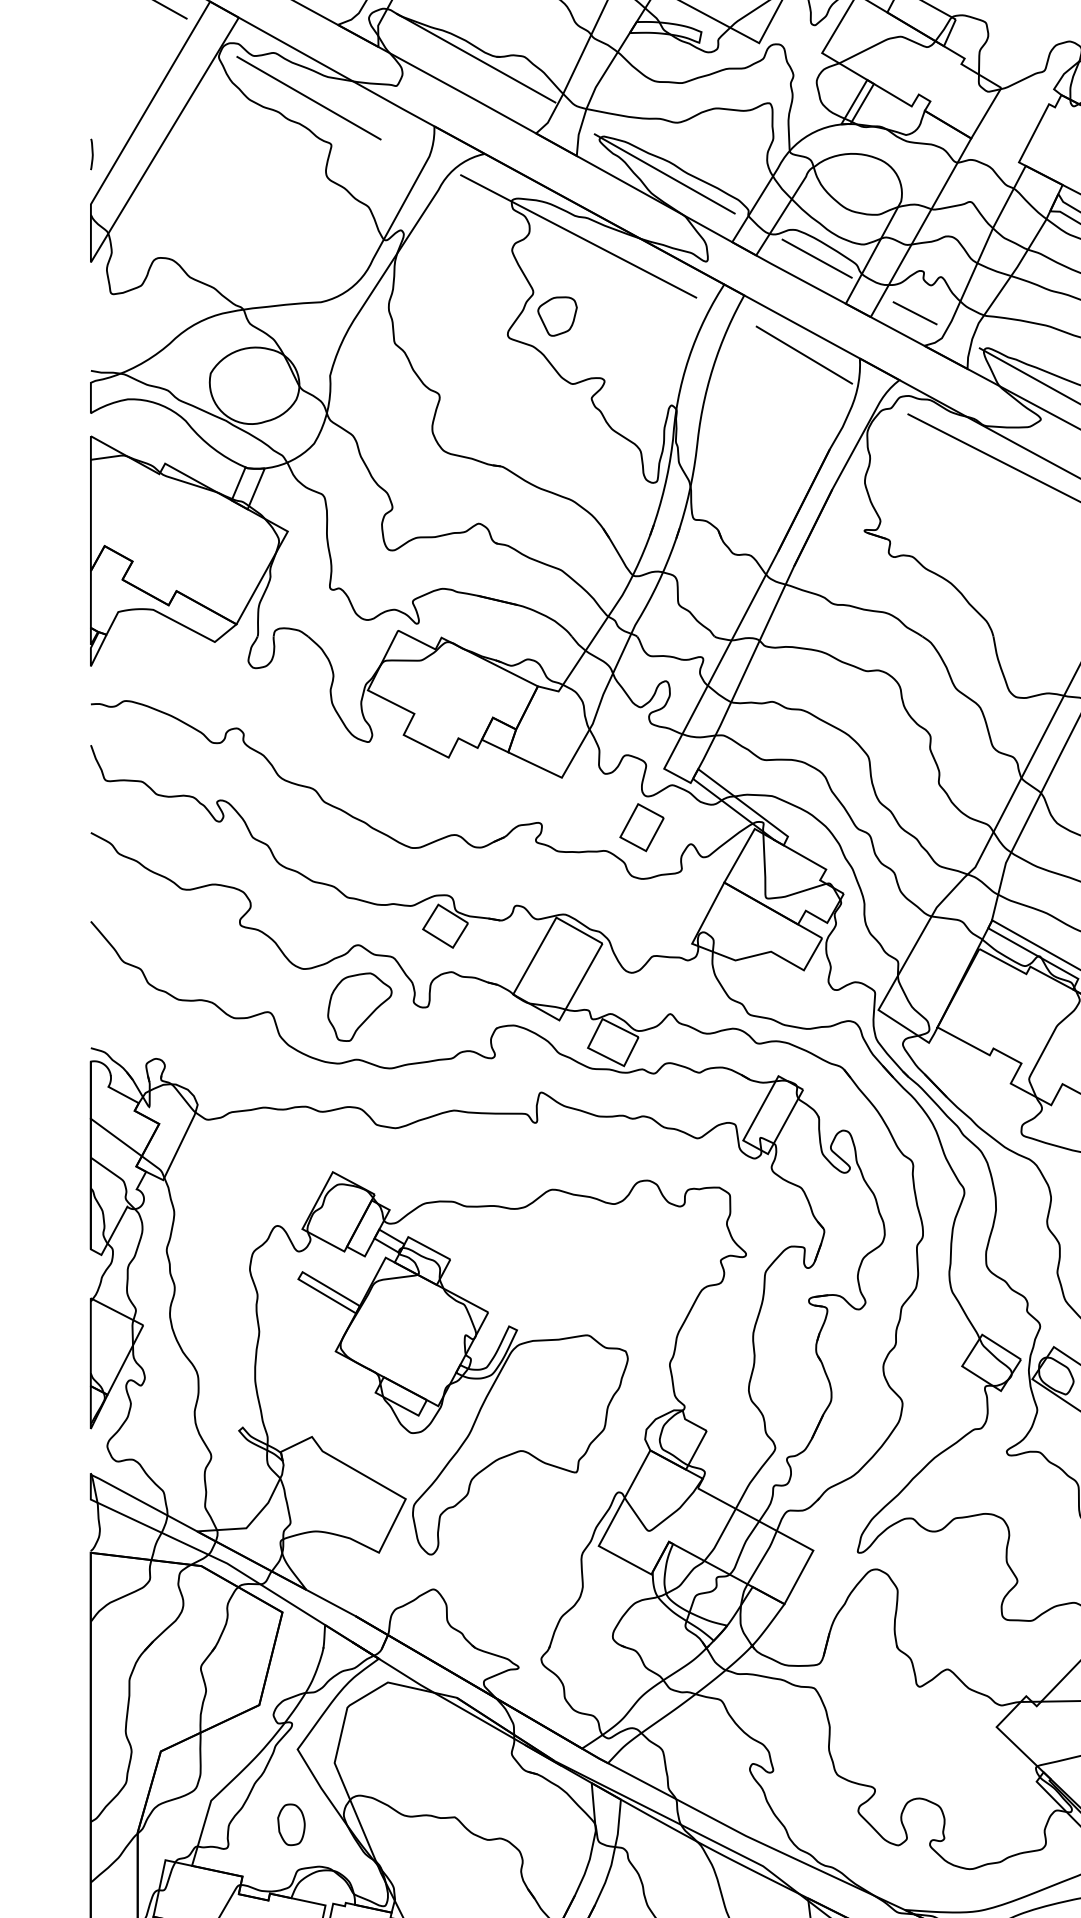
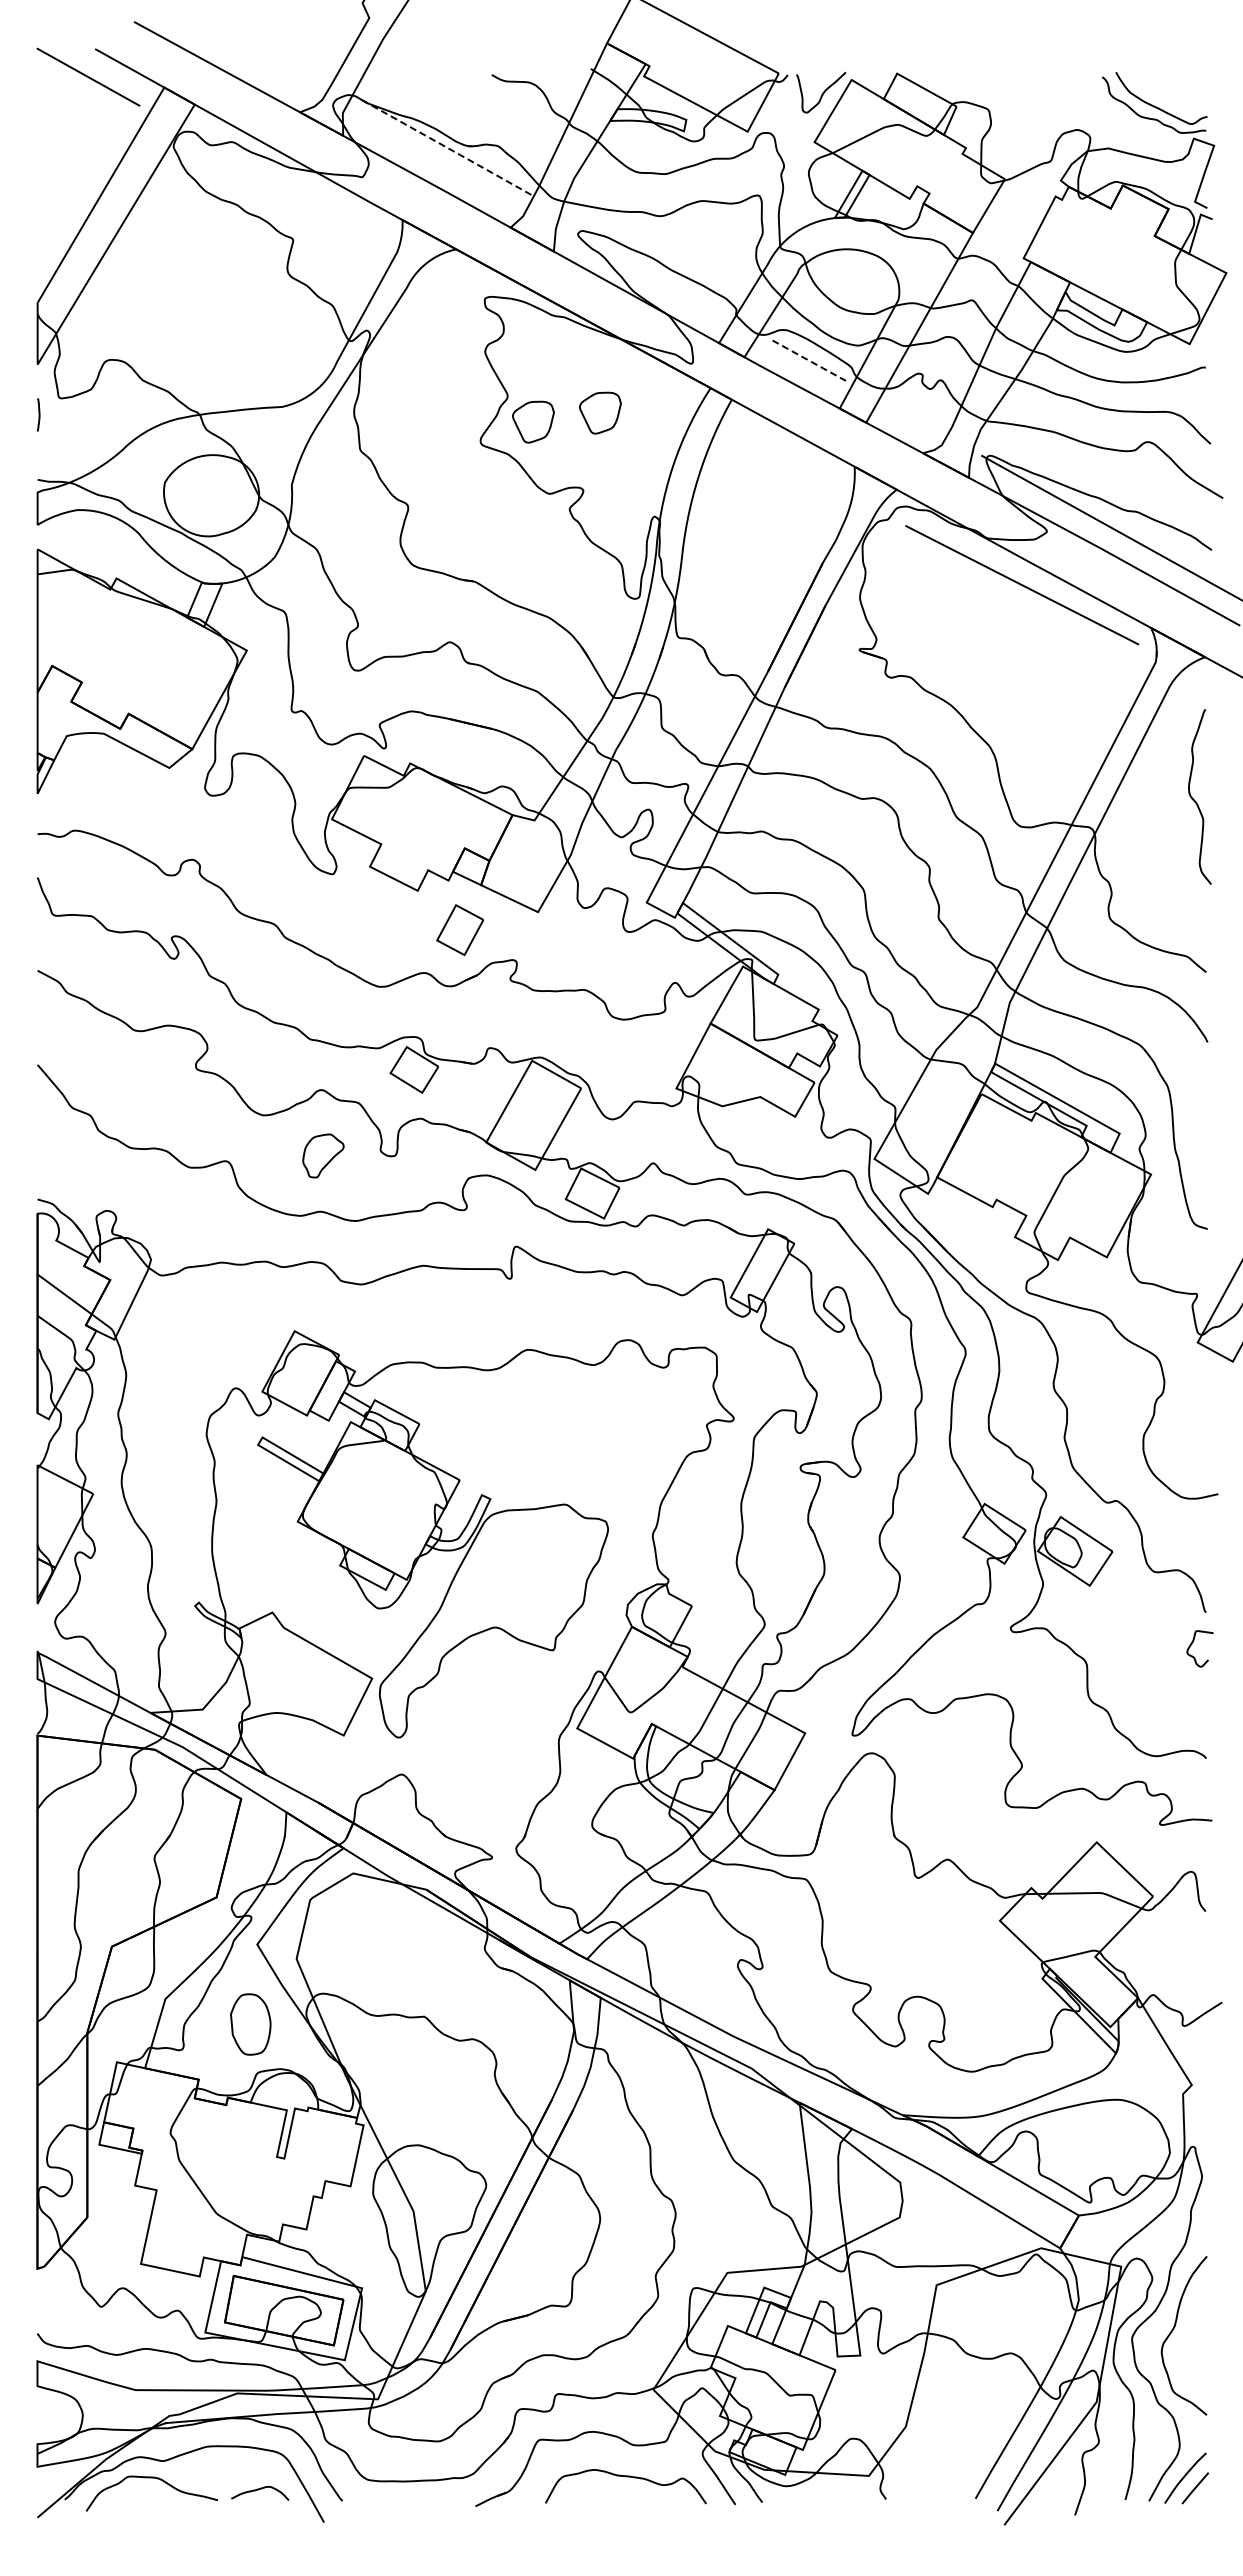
line: (476, 58) -> (447, 147), solid -> dashed
line: (309, 97) -> (269, 189), removed
line: (91, 154) -> (38, 414), moved
line: (664, 173) -> (647, 270), removed
line: (578, 236) -> (555, 337), removed
line: (817, 258) -> (809, 360), solid -> dashed
part: (620, 307) -> (600, 412), added
line: (915, 313) -> (913, 418), removed
line: (804, 354) -> (795, 462), removed
part: (641, 827) -> (459, 930), moved
part: (359, 1006) -> (323, 1155), size x0.6
part: (291, 1824) -> (250, 2024), size x1.4

